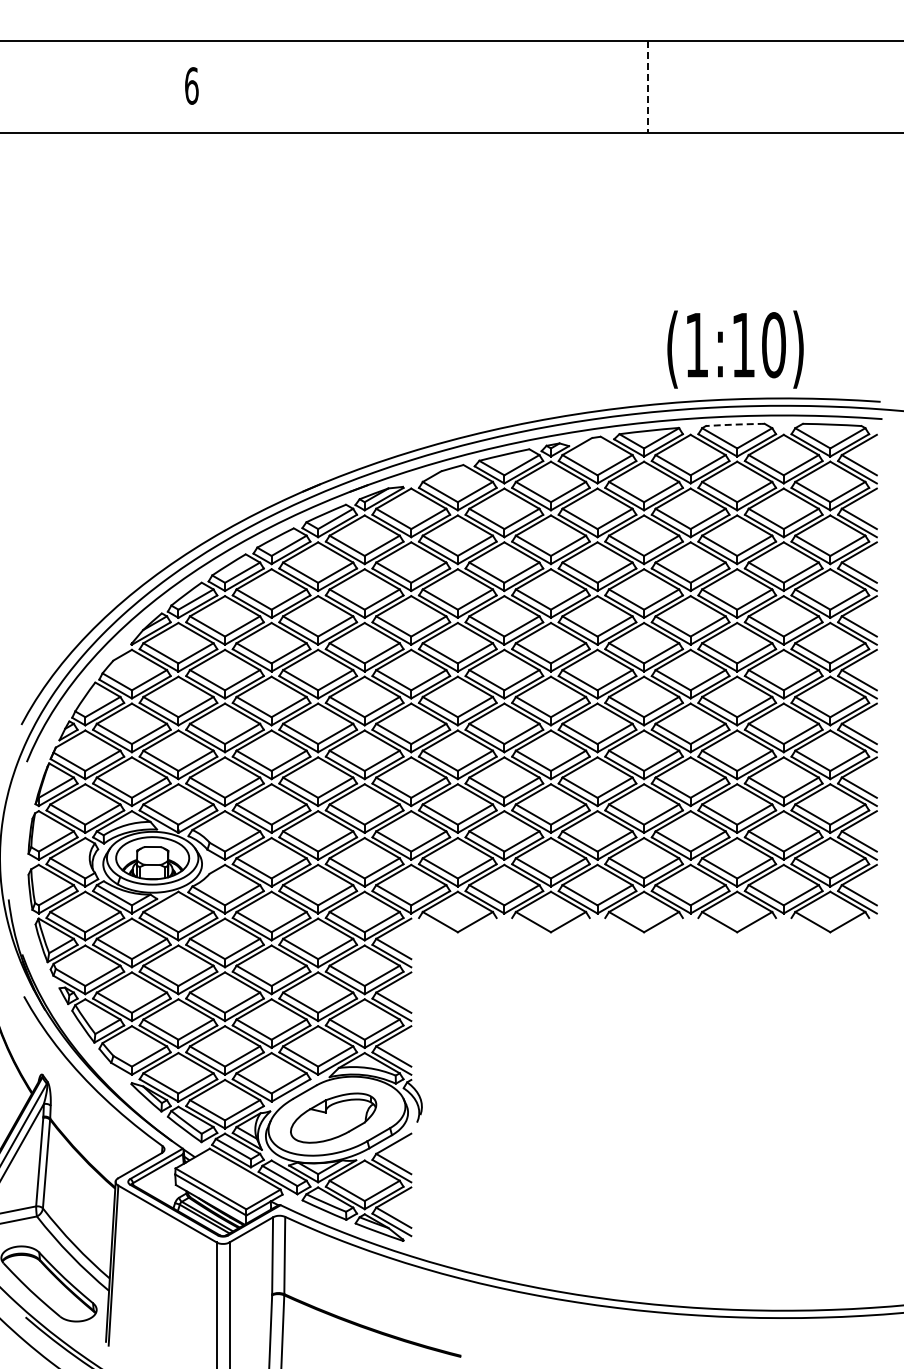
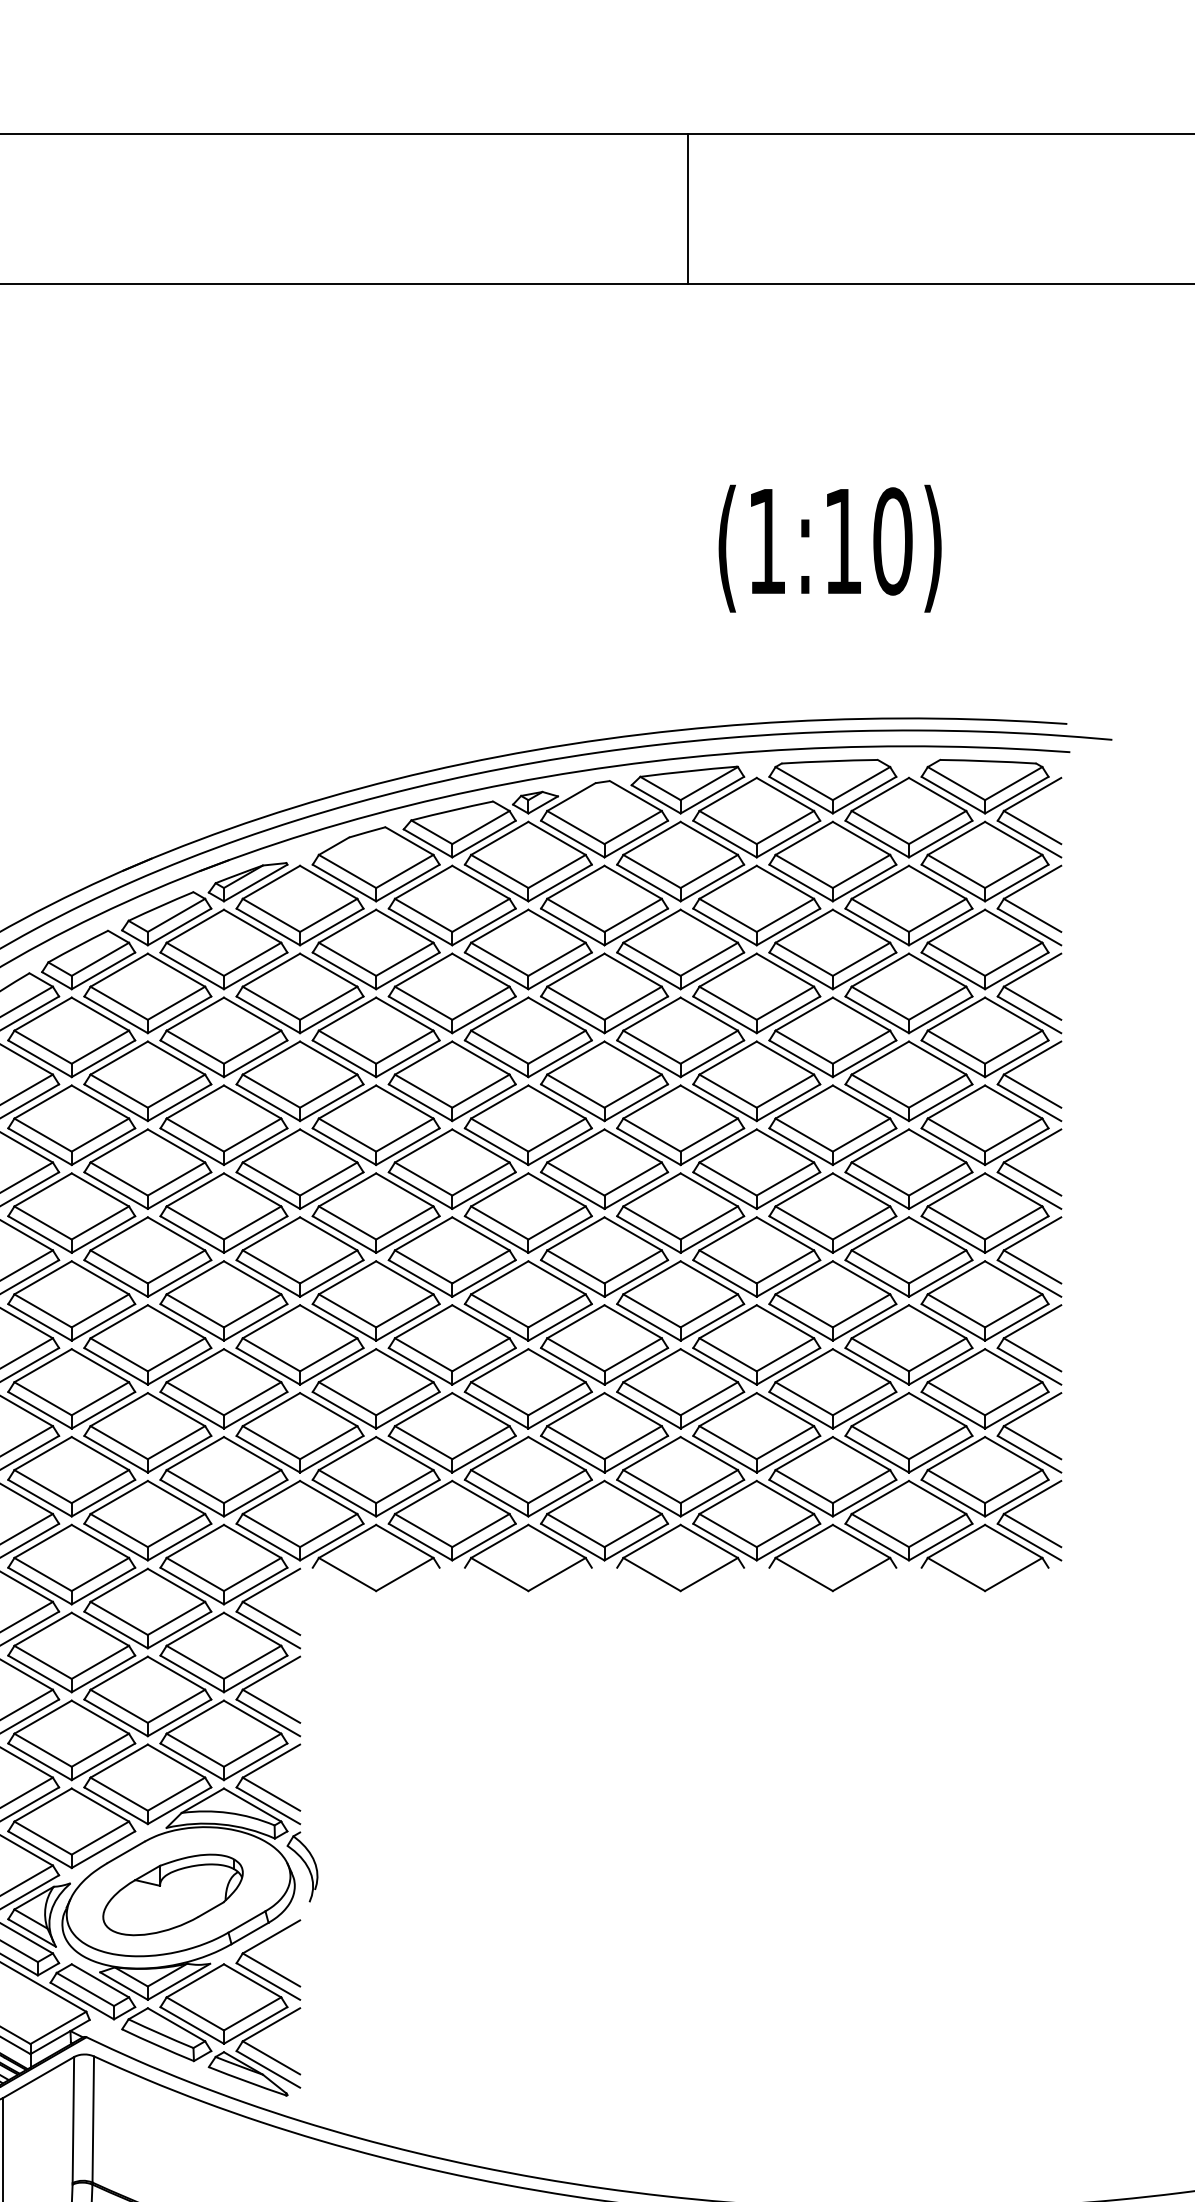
line: (648, 86) -> (687, 208), dashed -> solid
text: (735, 349) -> (830, 548), moved
arc: (735, 424) -> (830, 761), dashed -> solid

